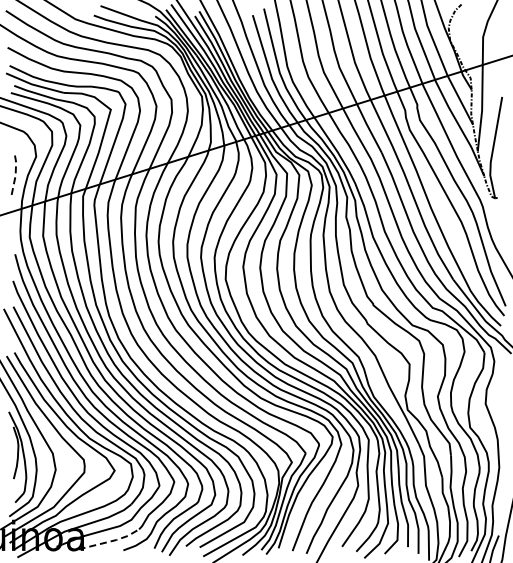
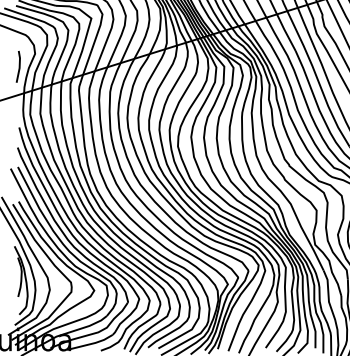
line: (15, 173) -> (19, 66), dashed -> solid
line: (111, 541) -> (91, 344), dashed -> solid

